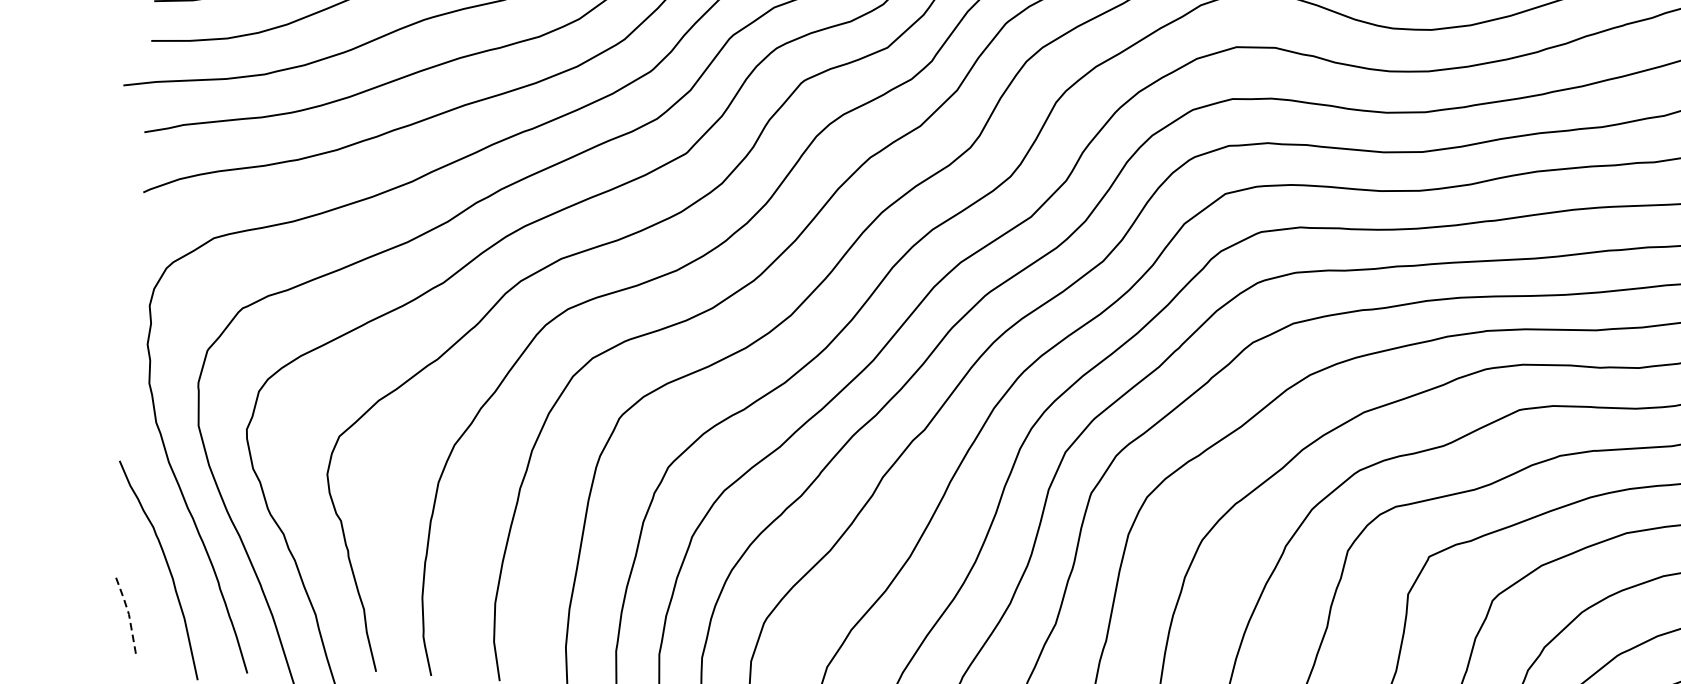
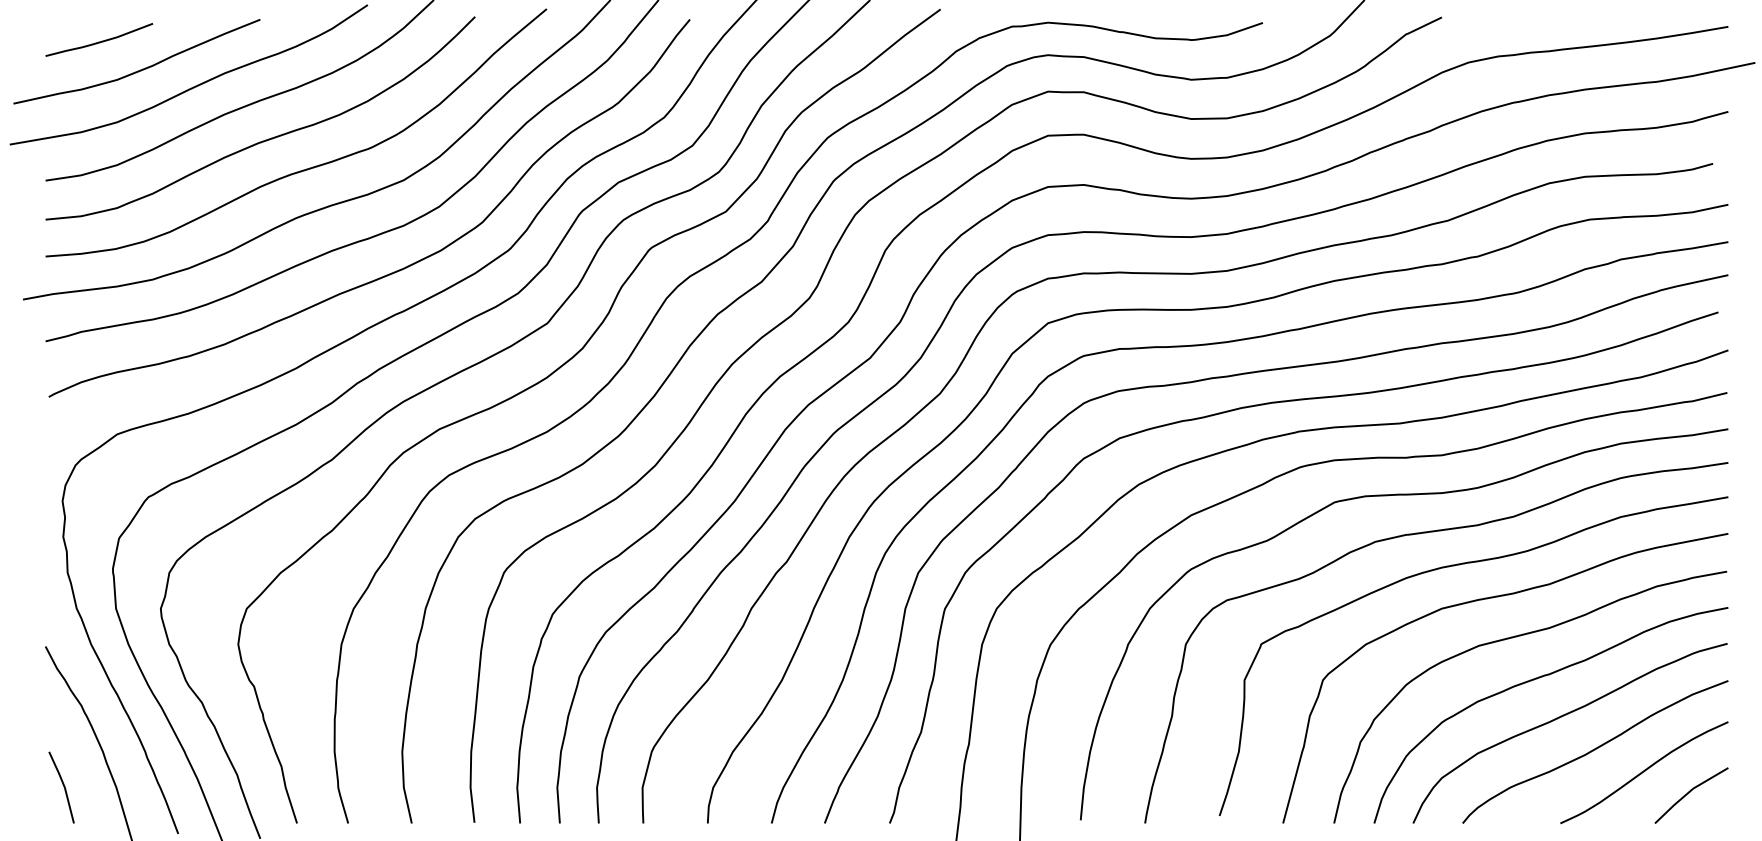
line: (128, 612) -> (64, 785), dashed -> solid

